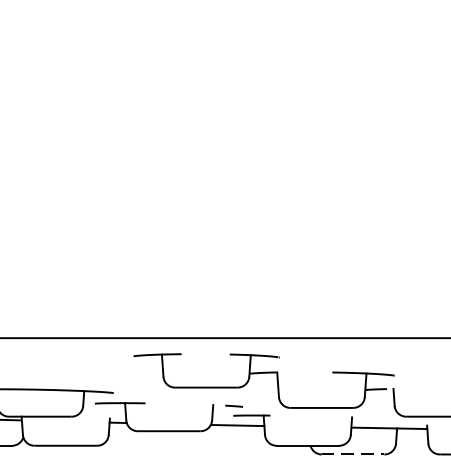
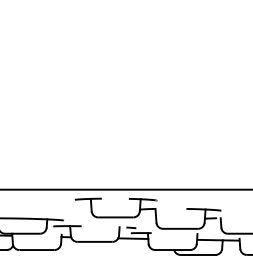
line: (353, 453) -> (198, 254), dashed -> solid

